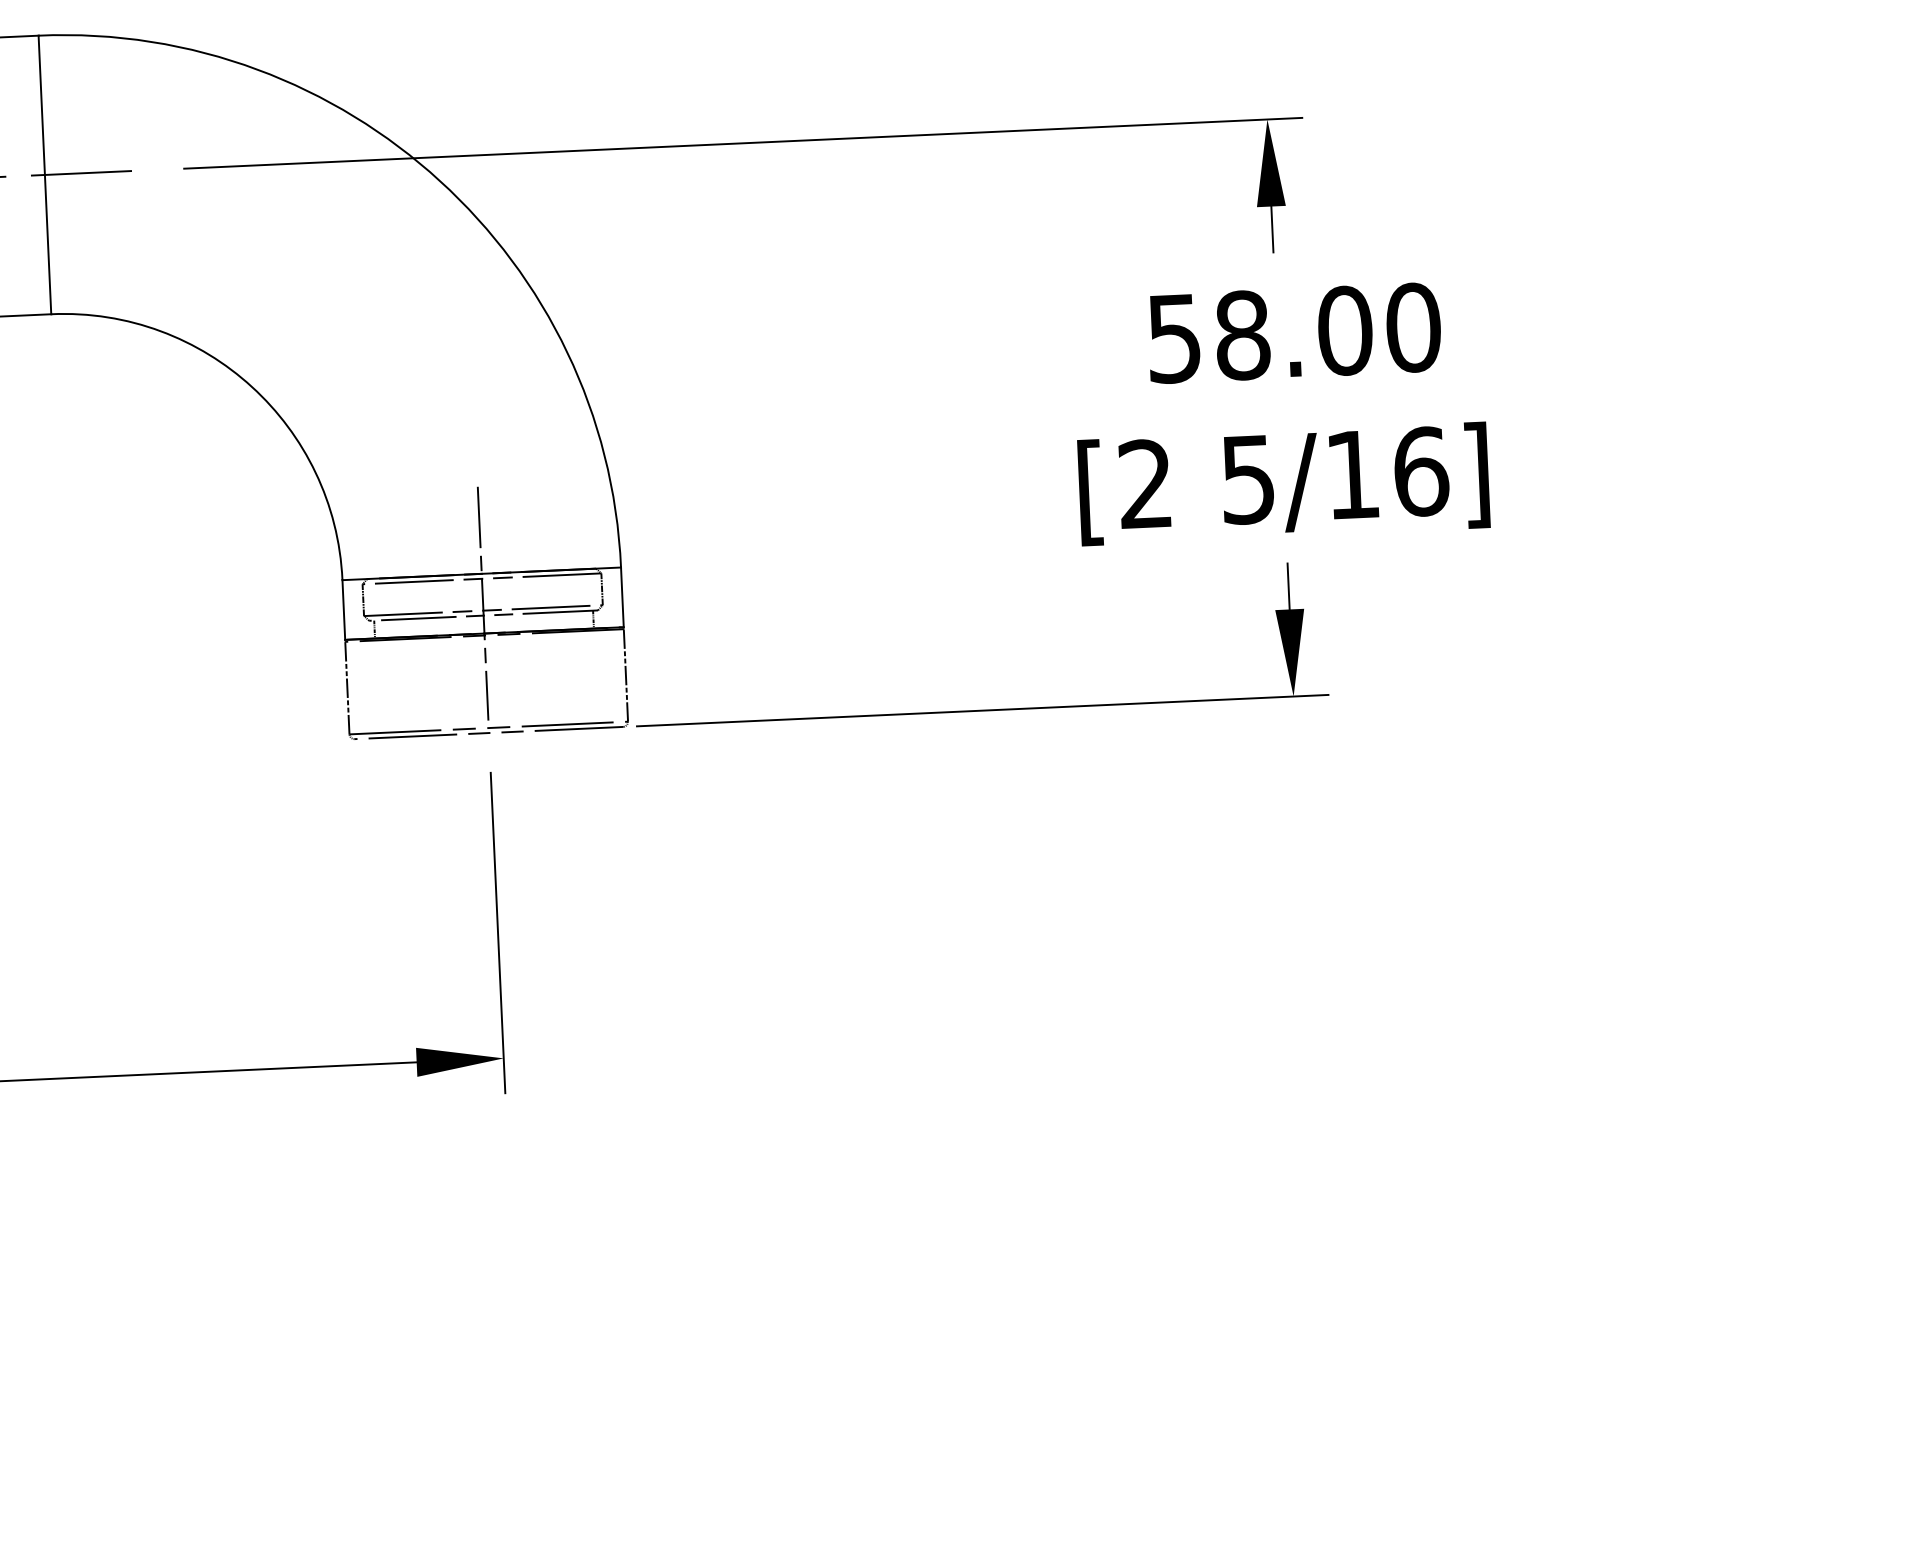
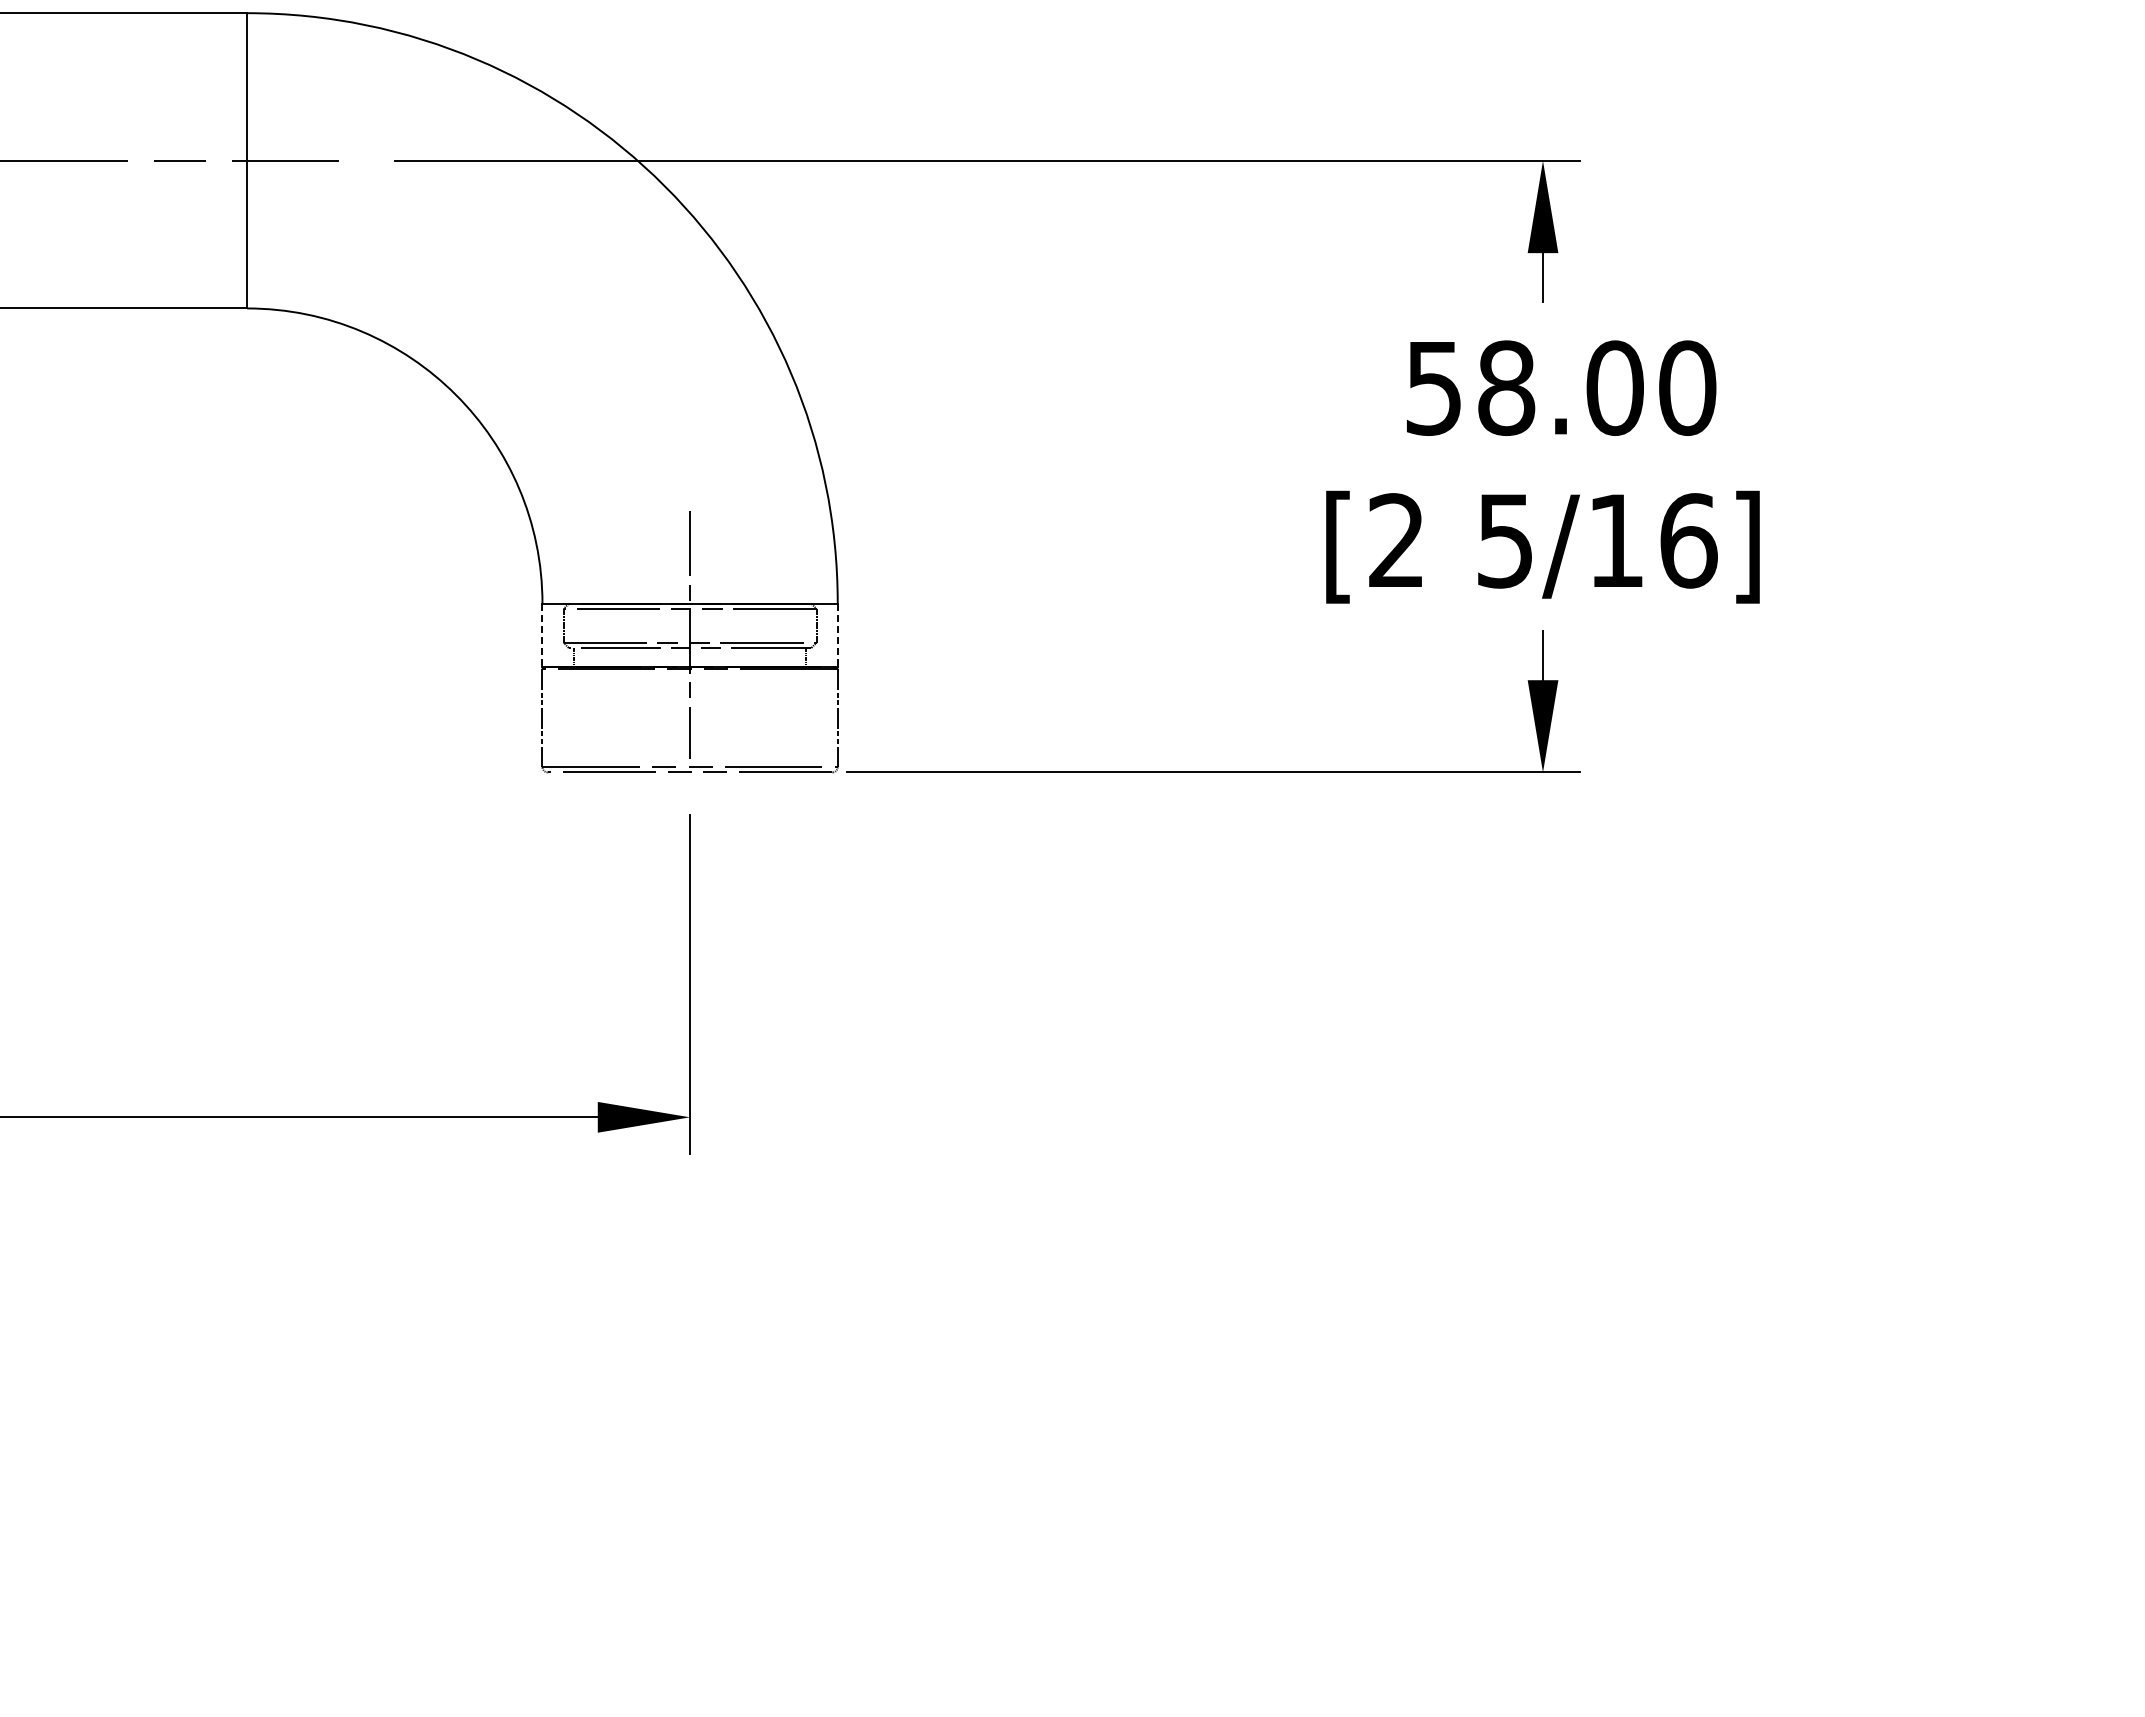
line: (622, 597) -> (837, 635), solid -> dashed
line: (343, 610) -> (542, 635), solid -> dashed

